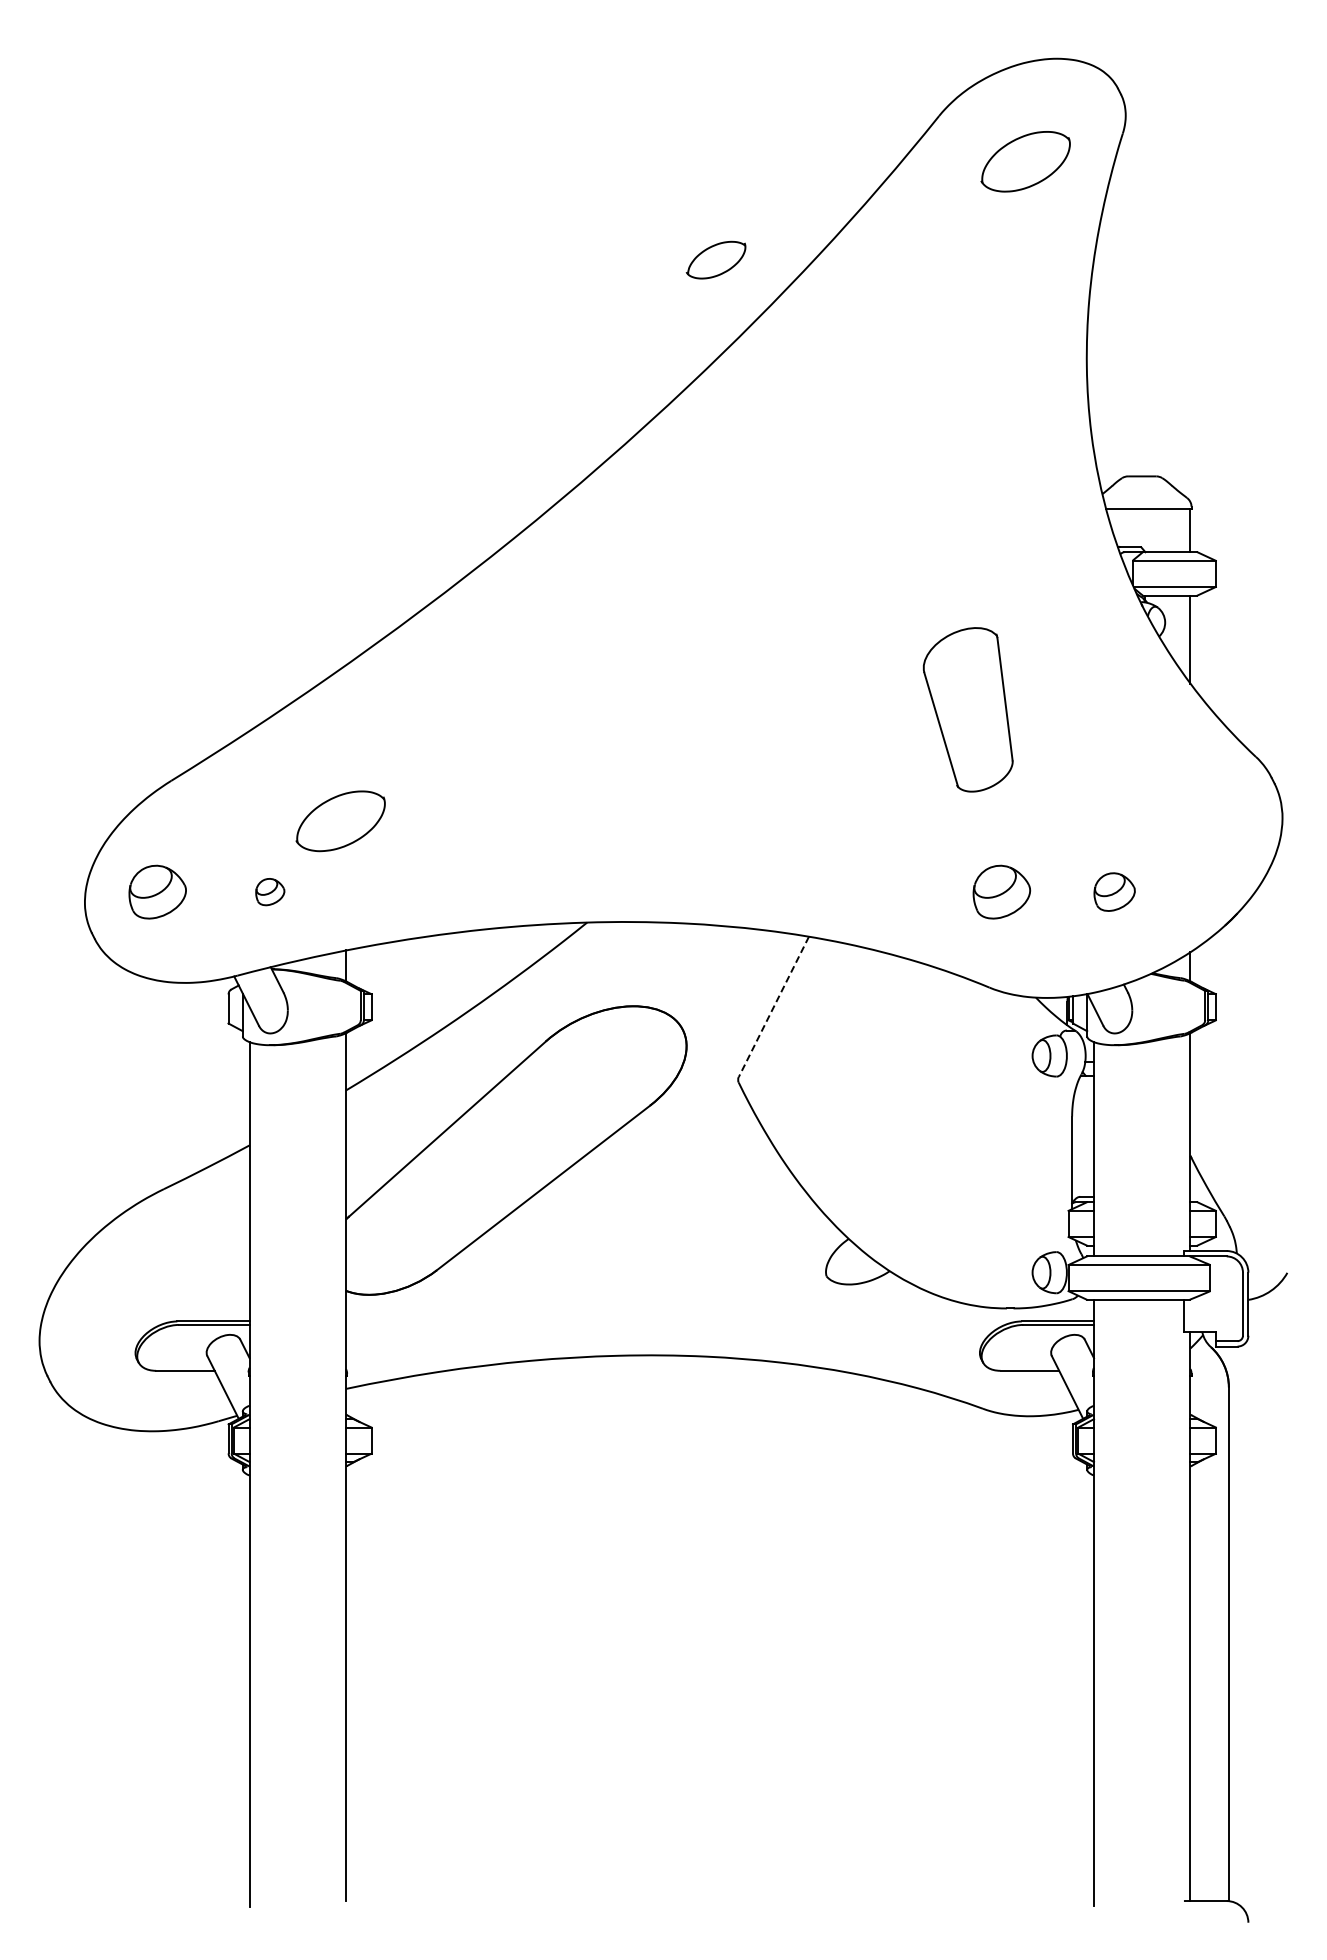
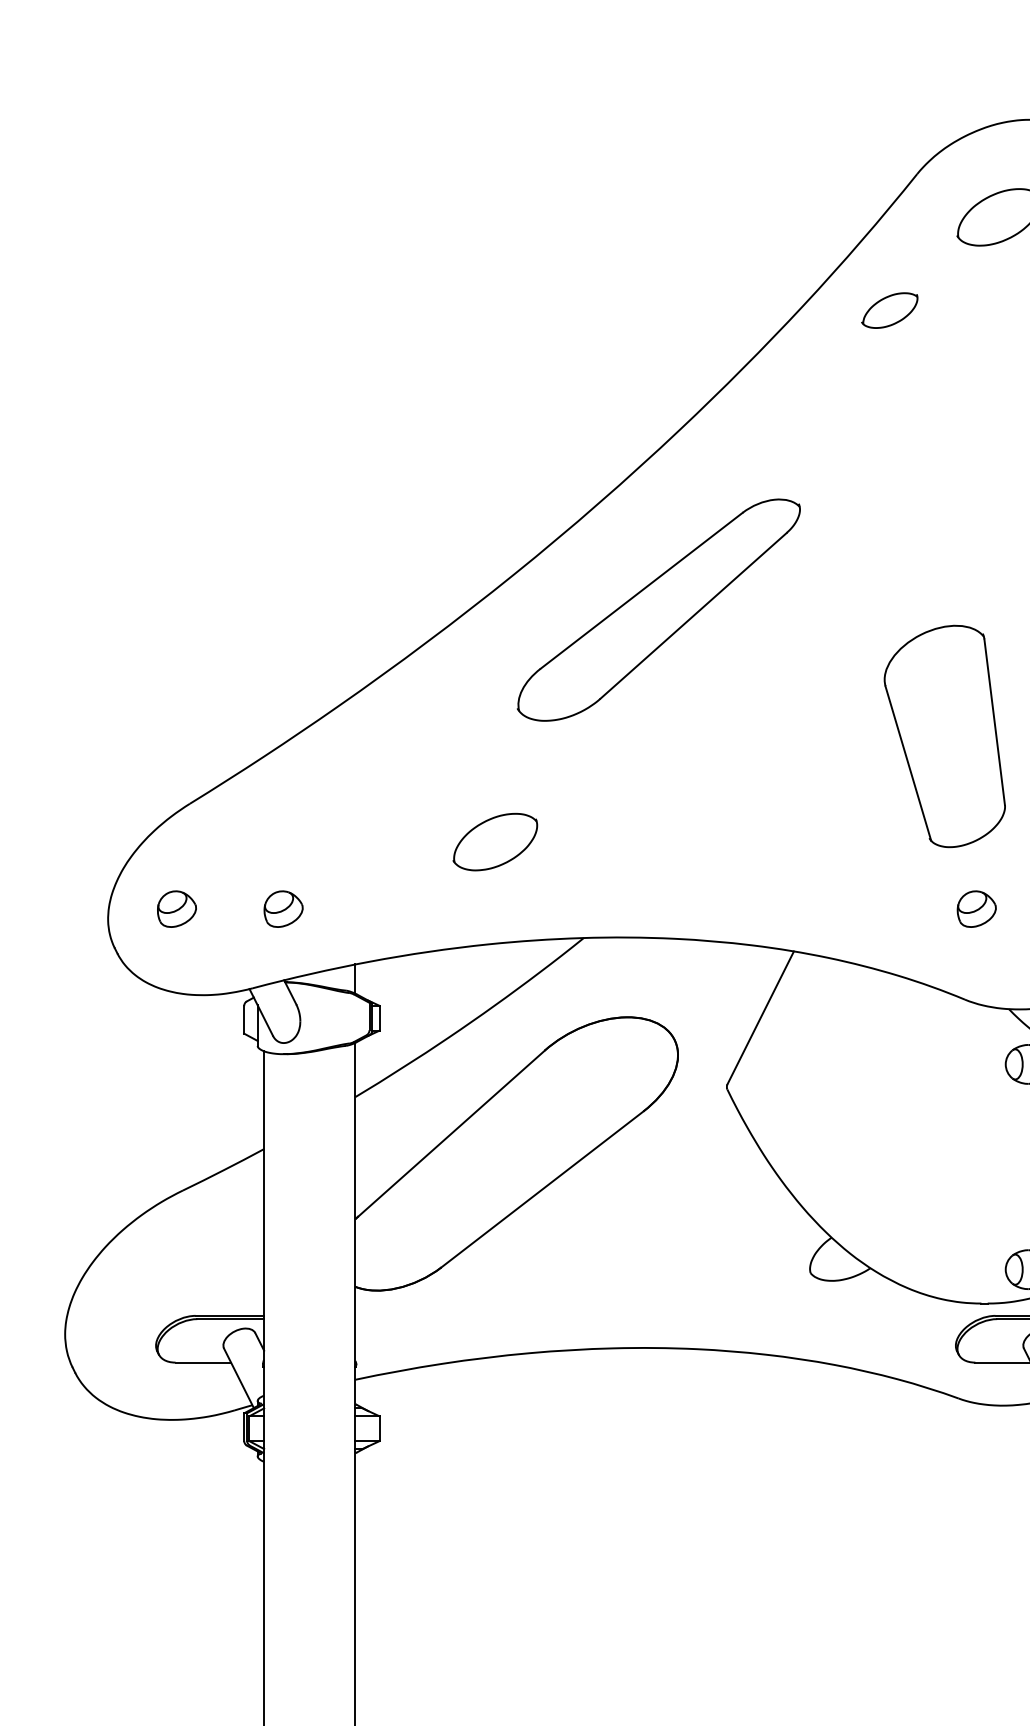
part: (715, 259) -> (889, 309), moved
part: (666, 576) -> (658, 610), added
part: (967, 709) -> (944, 736), size x1.43
part: (340, 821) -> (495, 842), moved
part: (157, 891) -> (176, 908), size x0.71
part: (270, 891) -> (283, 908), size x1.43
part: (1002, 891) -> (977, 908), size x0.71
line: (773, 1007) -> (760, 1018), dashed -> solid

